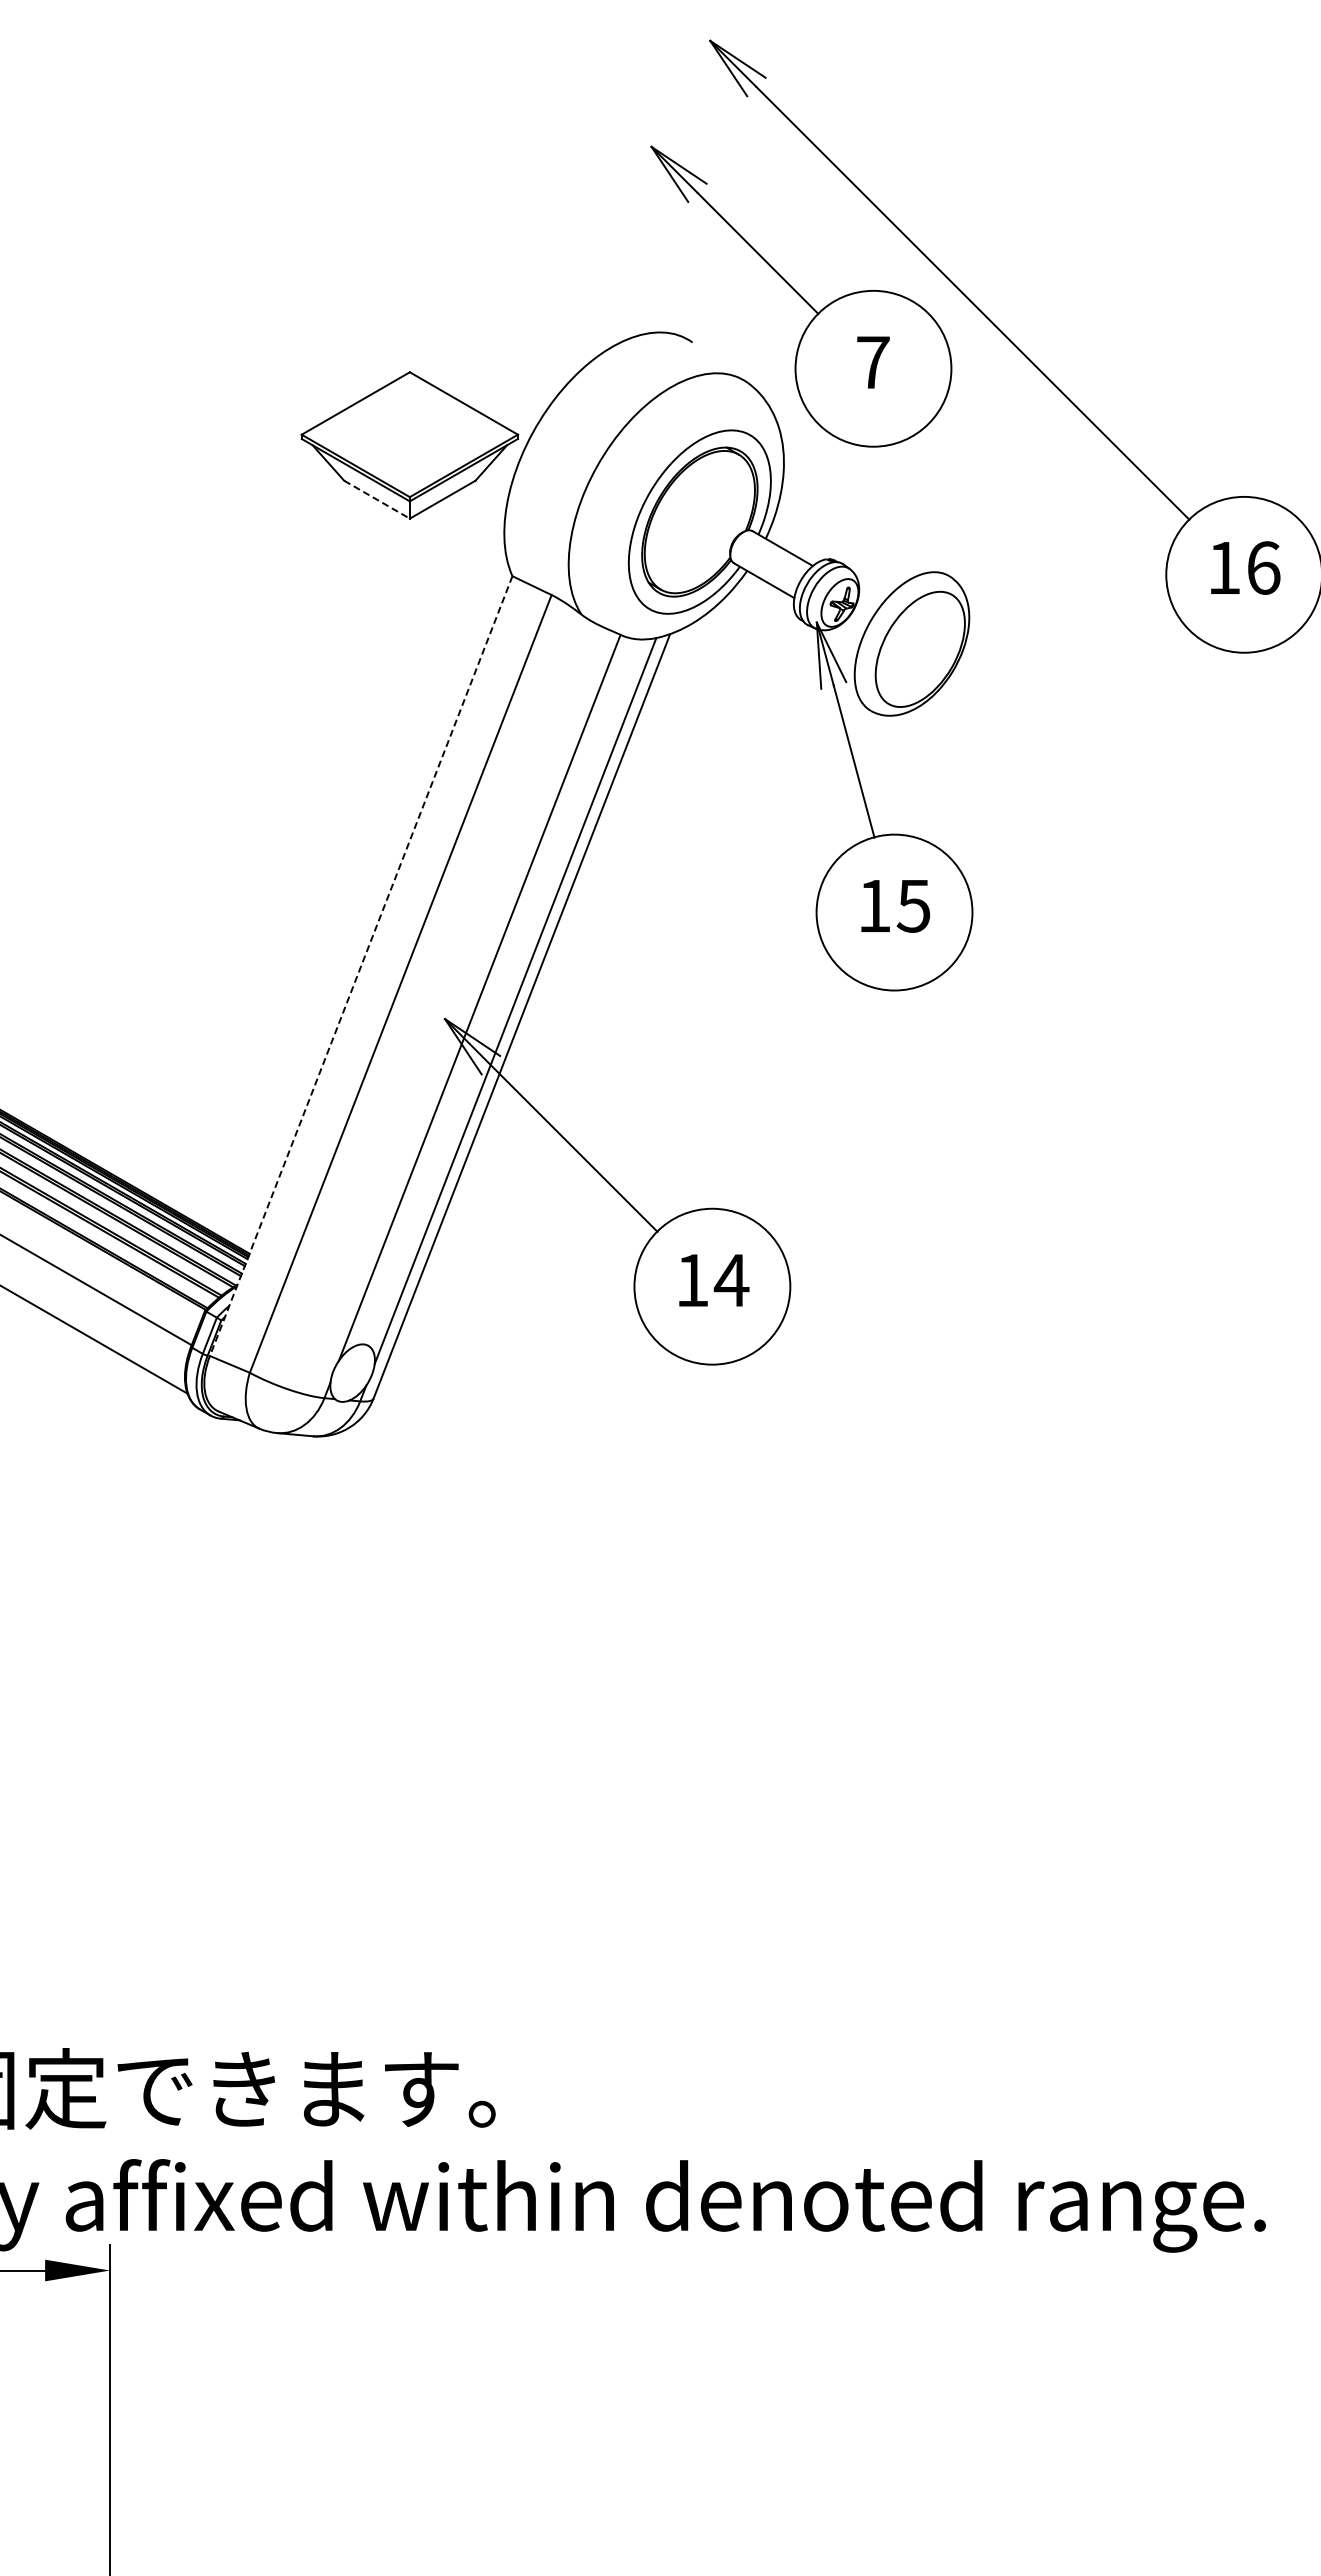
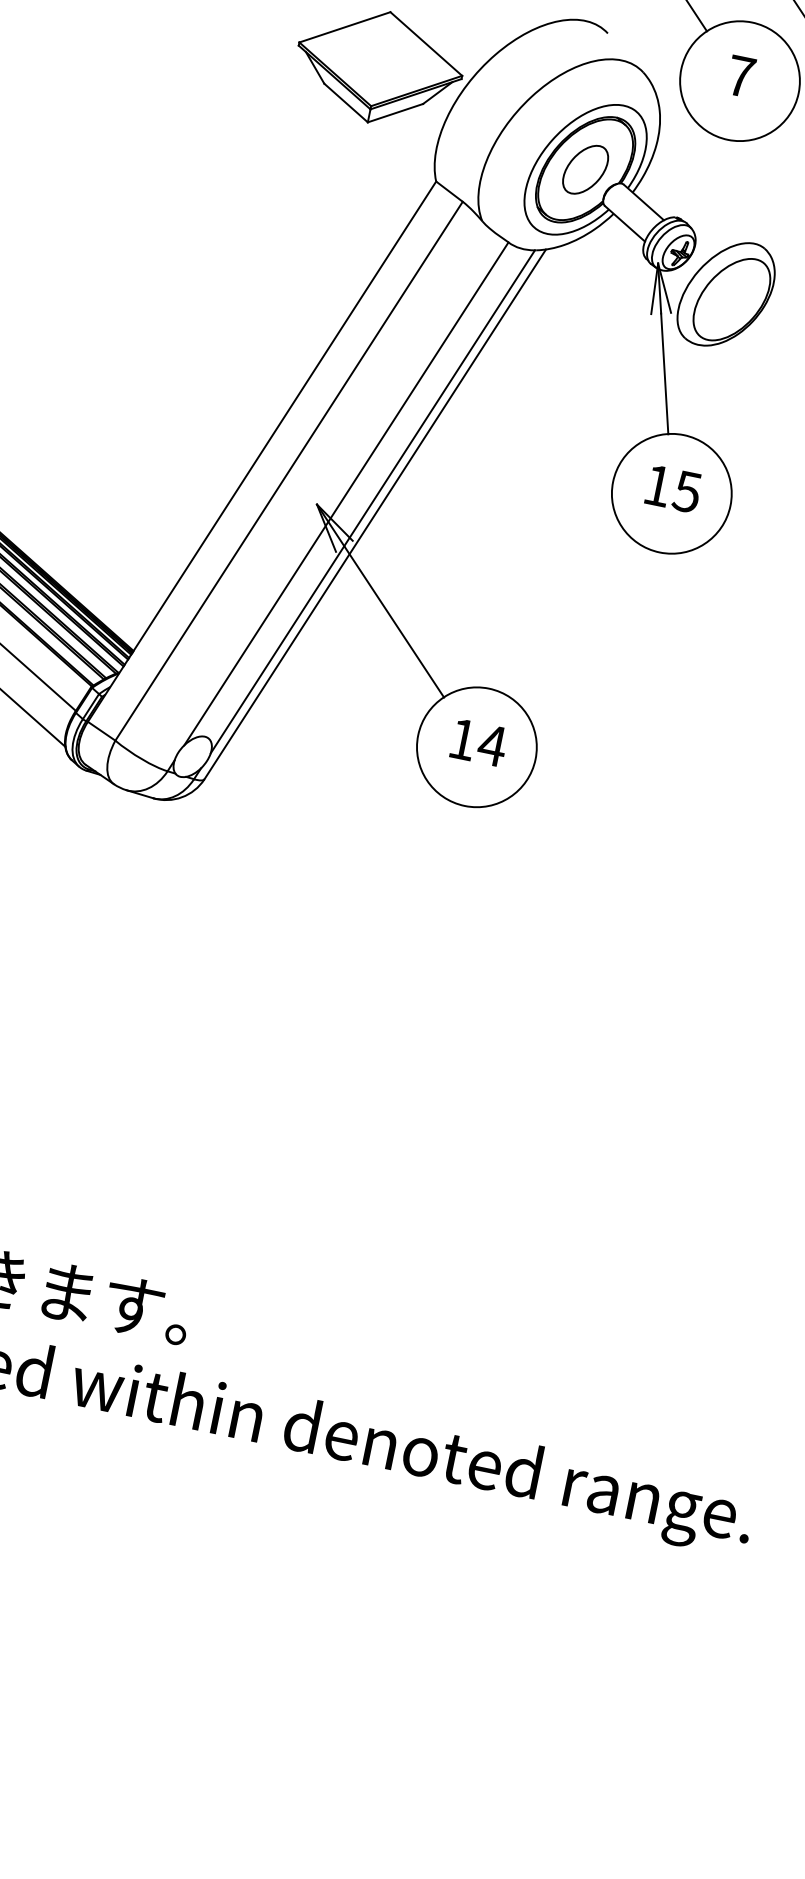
line: (377, 499) -> (346, 102), dashed -> solid
part: (699, 521) -> (585, 169), added
line: (361, 966) -> (262, 452), dashed -> solid

